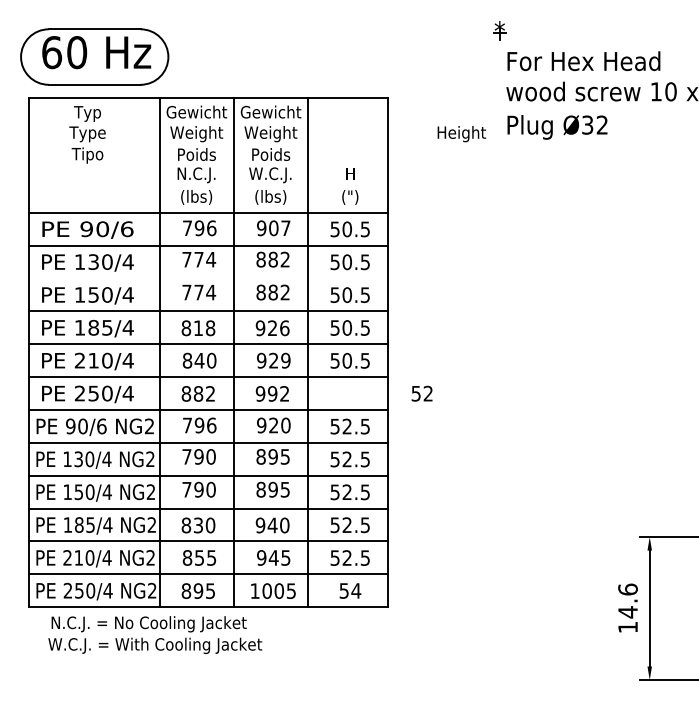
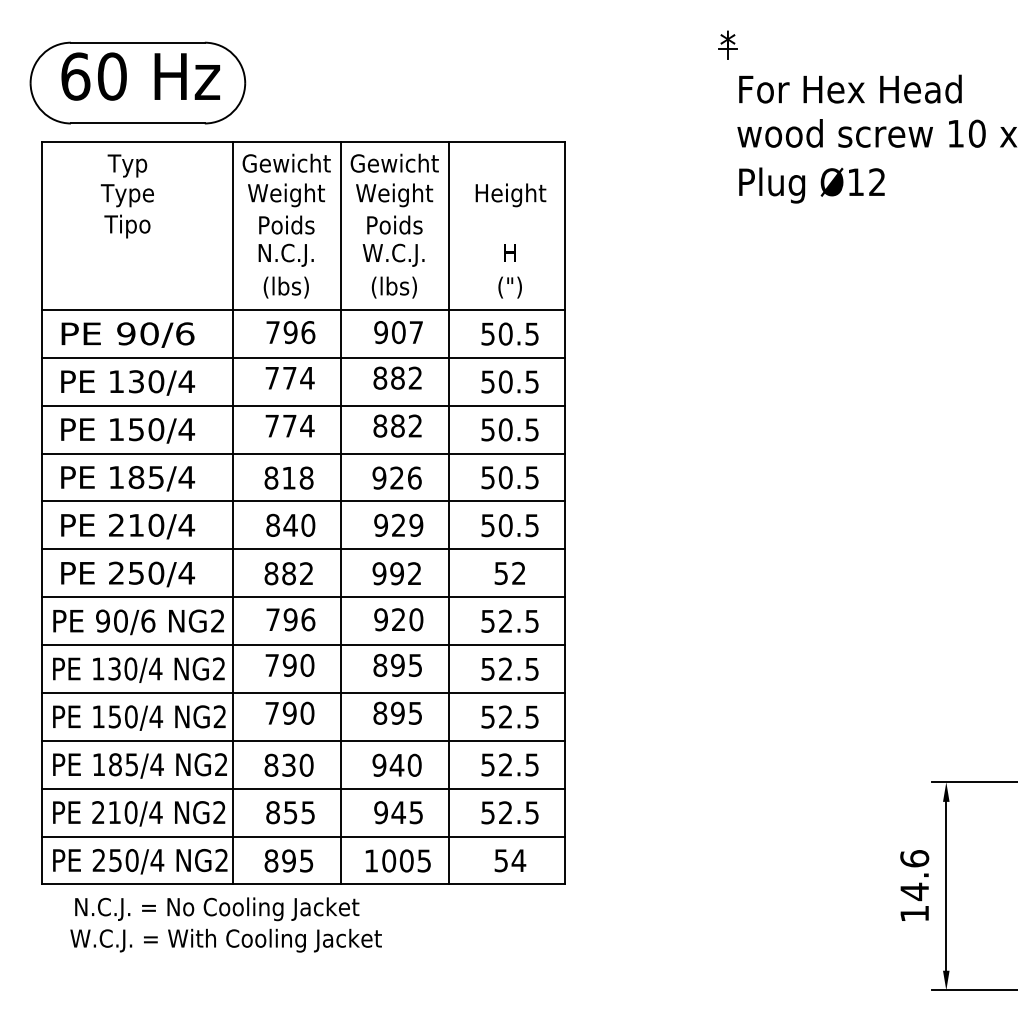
text: (587, 124) -> (855, 181), Ø32 -> Ø12
text: (461, 134) -> (510, 195), moved
line: (208, 278) -> (303, 405), added
text: (421, 393) -> (509, 573), moved

